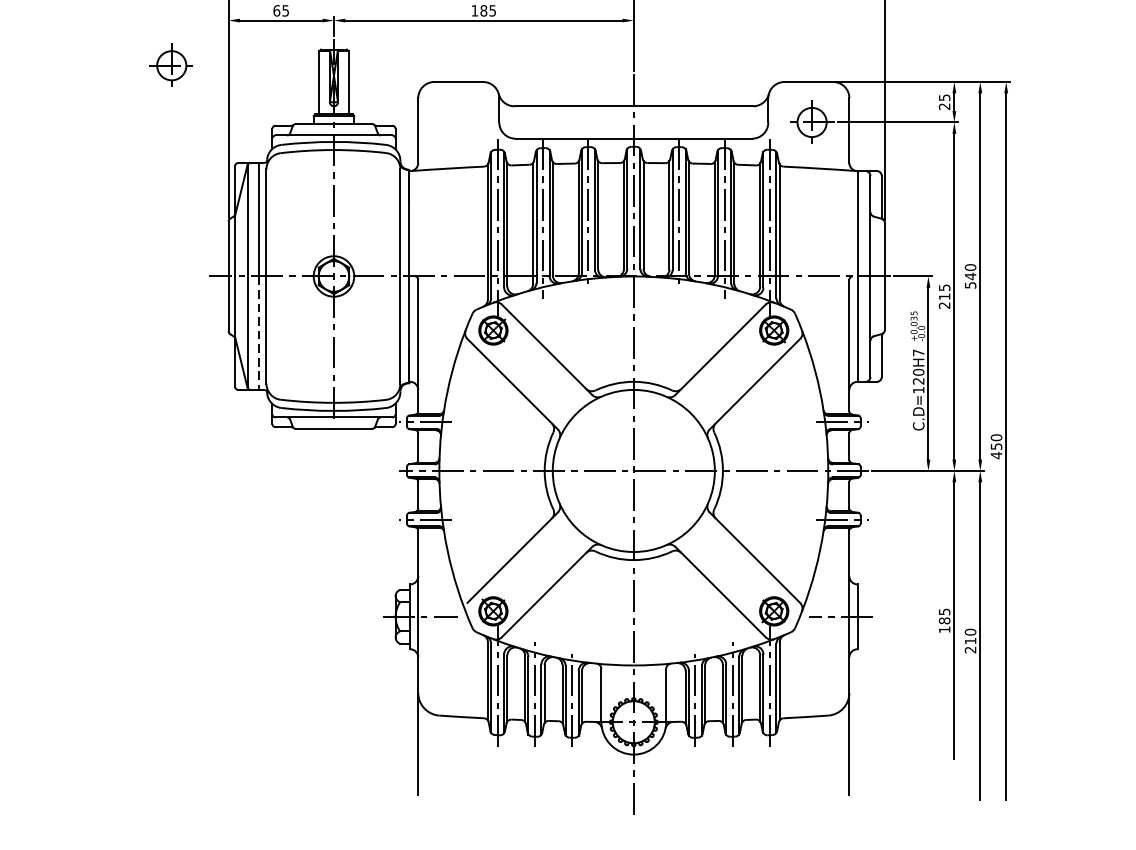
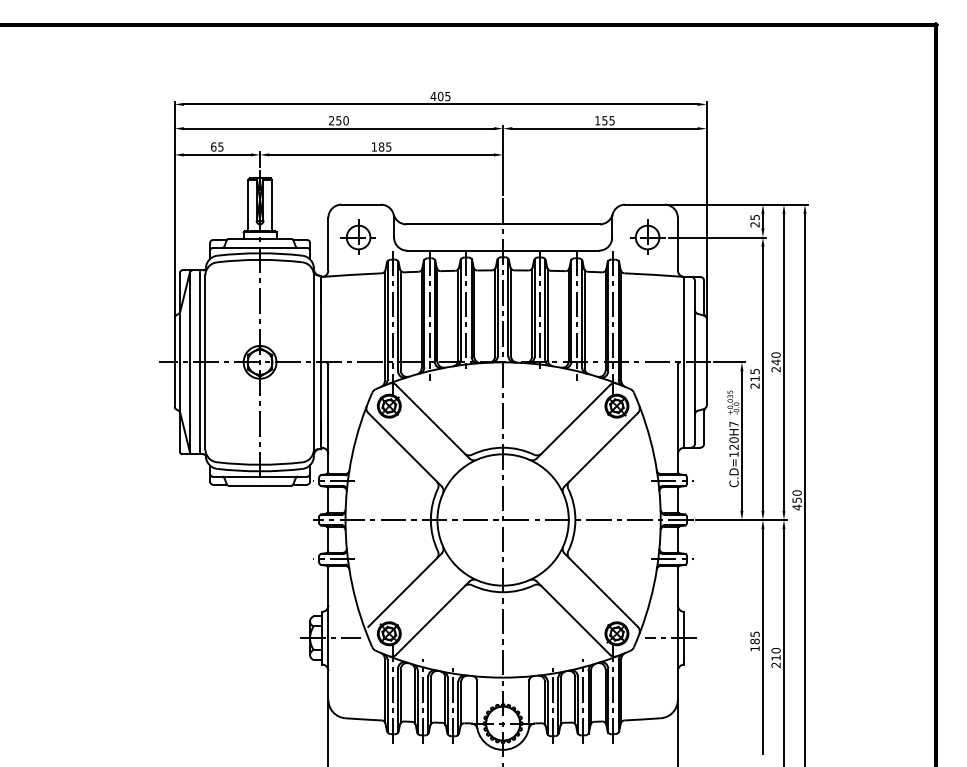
part: (170, 64) -> (357, 236), moved
text: (969, 285) -> (775, 369), 540 -> 240
line: (259, 333) -> (199, 408), dashed -> solid

